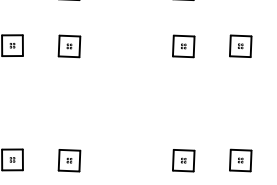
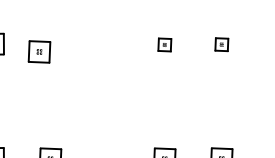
part: (240, 45) -> (221, 44), size x0.6
part: (69, 46) -> (39, 52), moved
part: (183, 46) -> (164, 45), size x0.6

